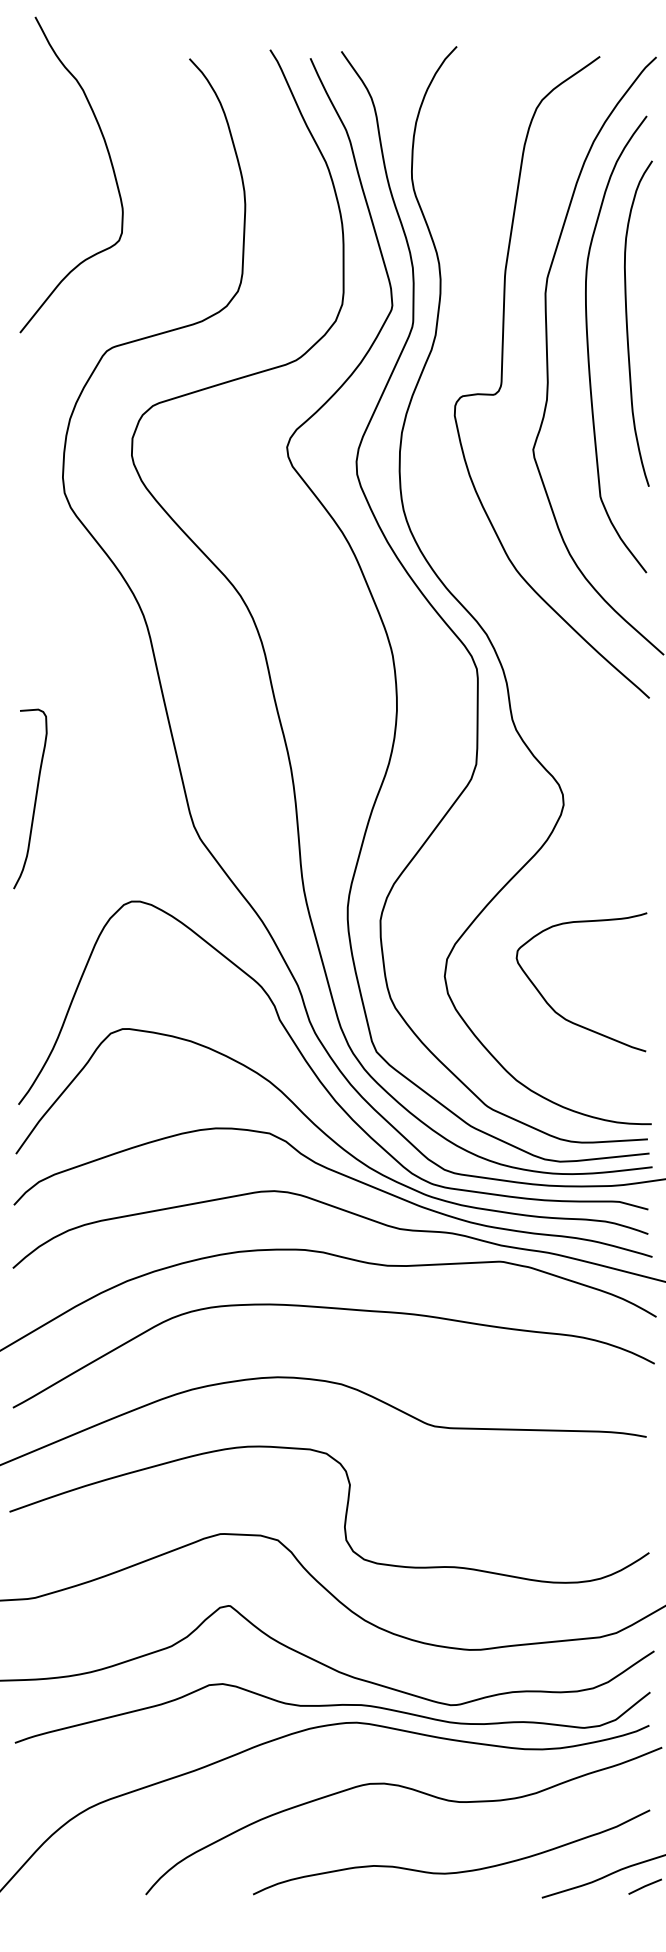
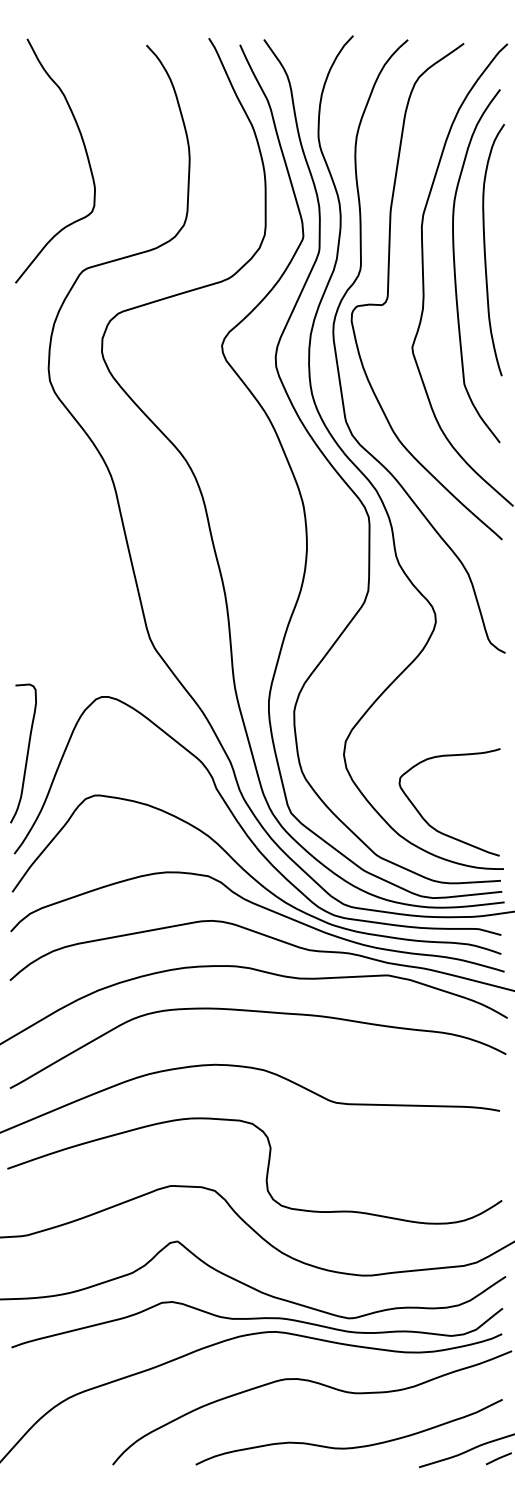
curve: (110, 165) -> (85, 153), moved
curve: (436, 461) -> (337, 356), added
curve: (34, 798) -> (26, 753), moved
curve: (554, 1008) -> (428, 822), moved

